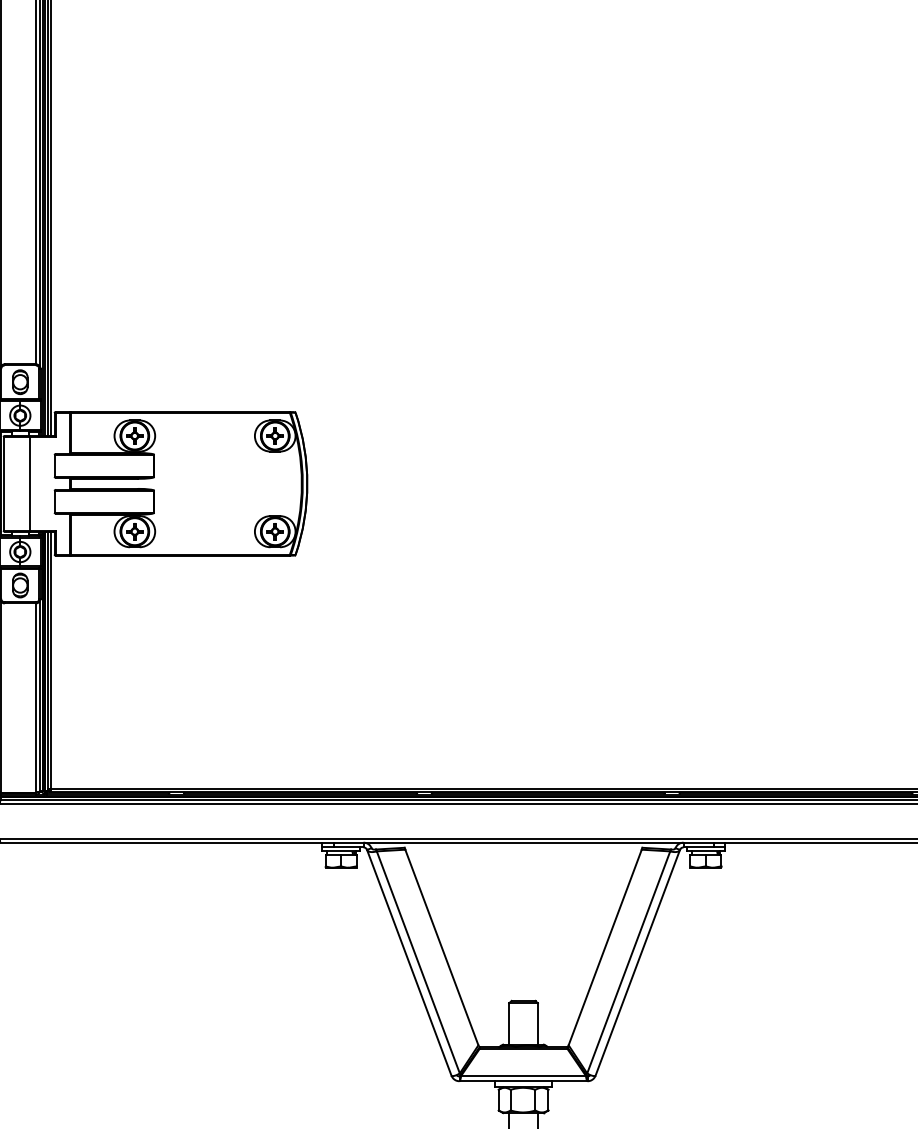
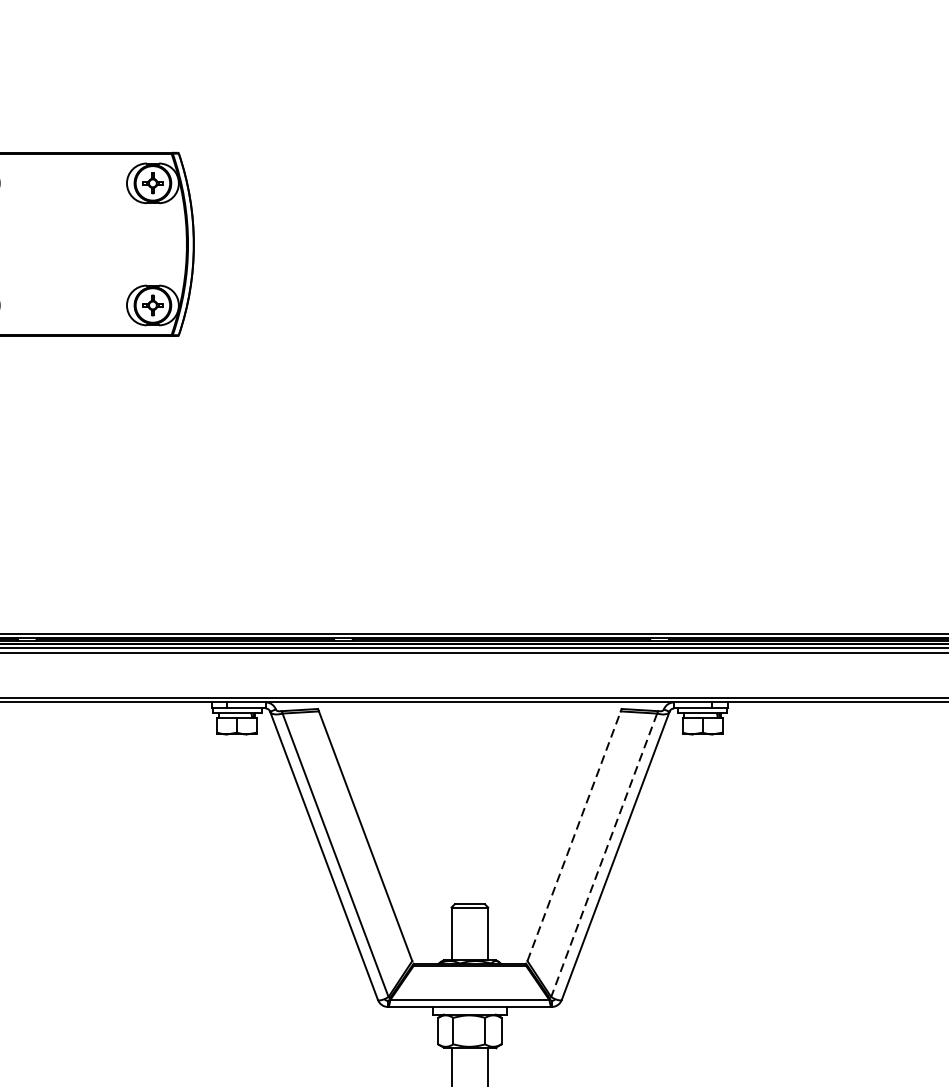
line: (605, 947) -> (574, 836), solid -> dashed
line: (628, 962) -> (603, 855), solid -> dashed

